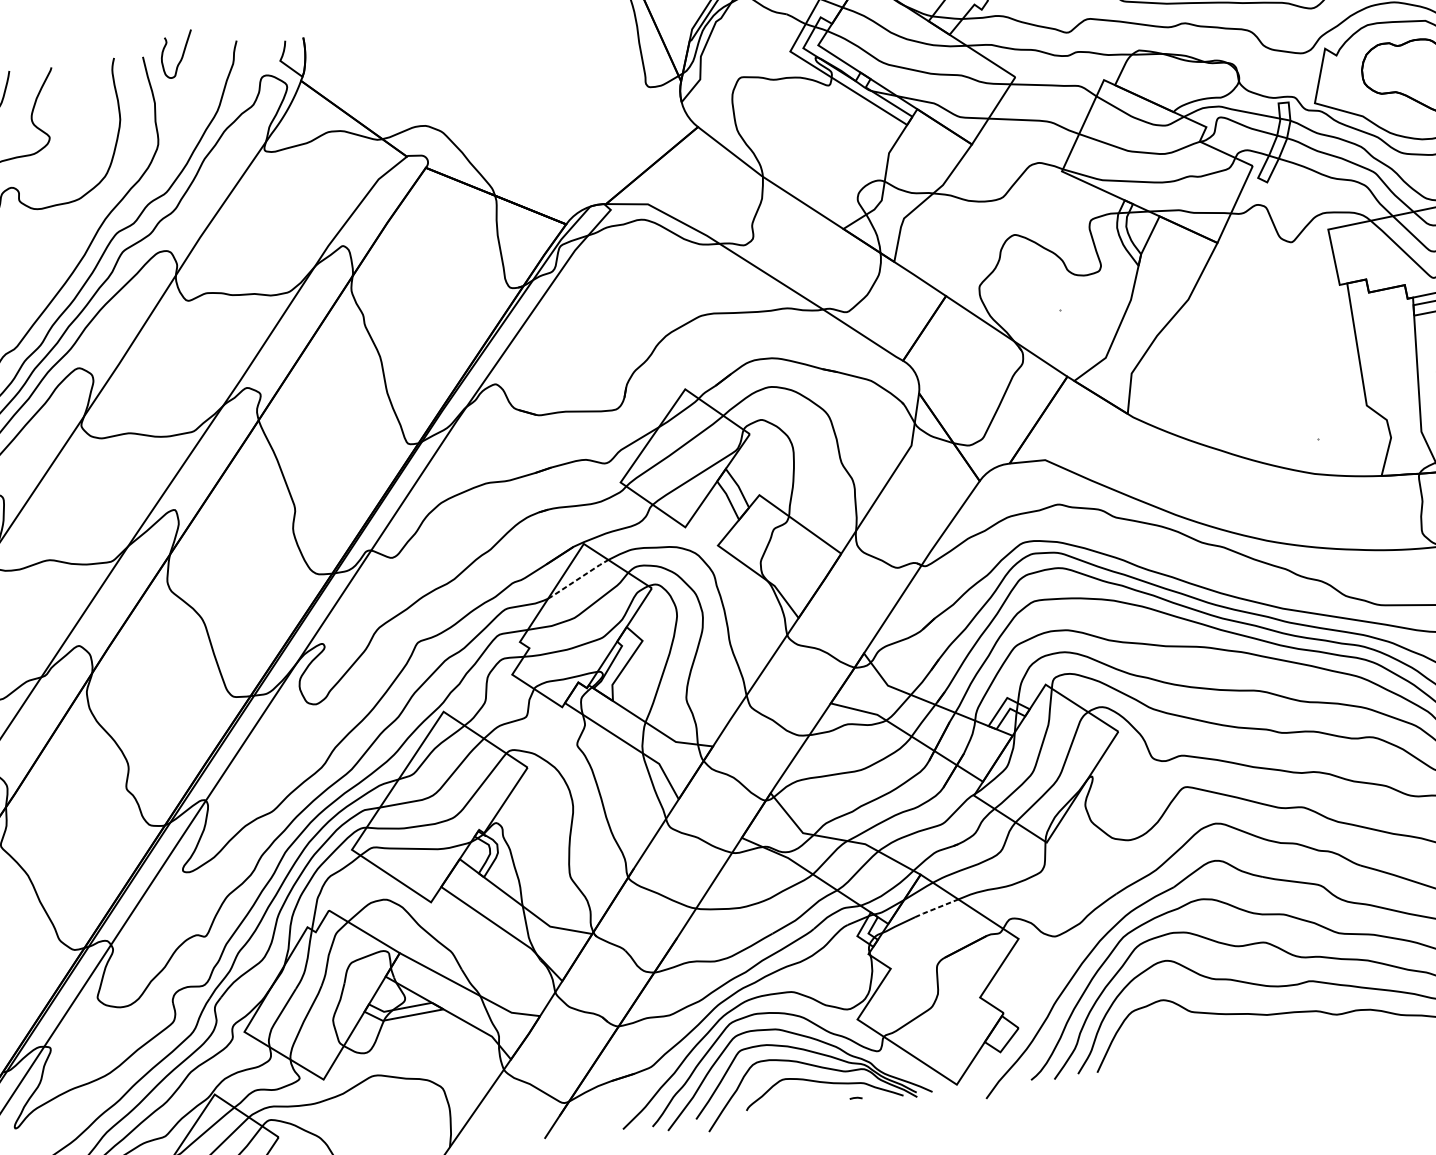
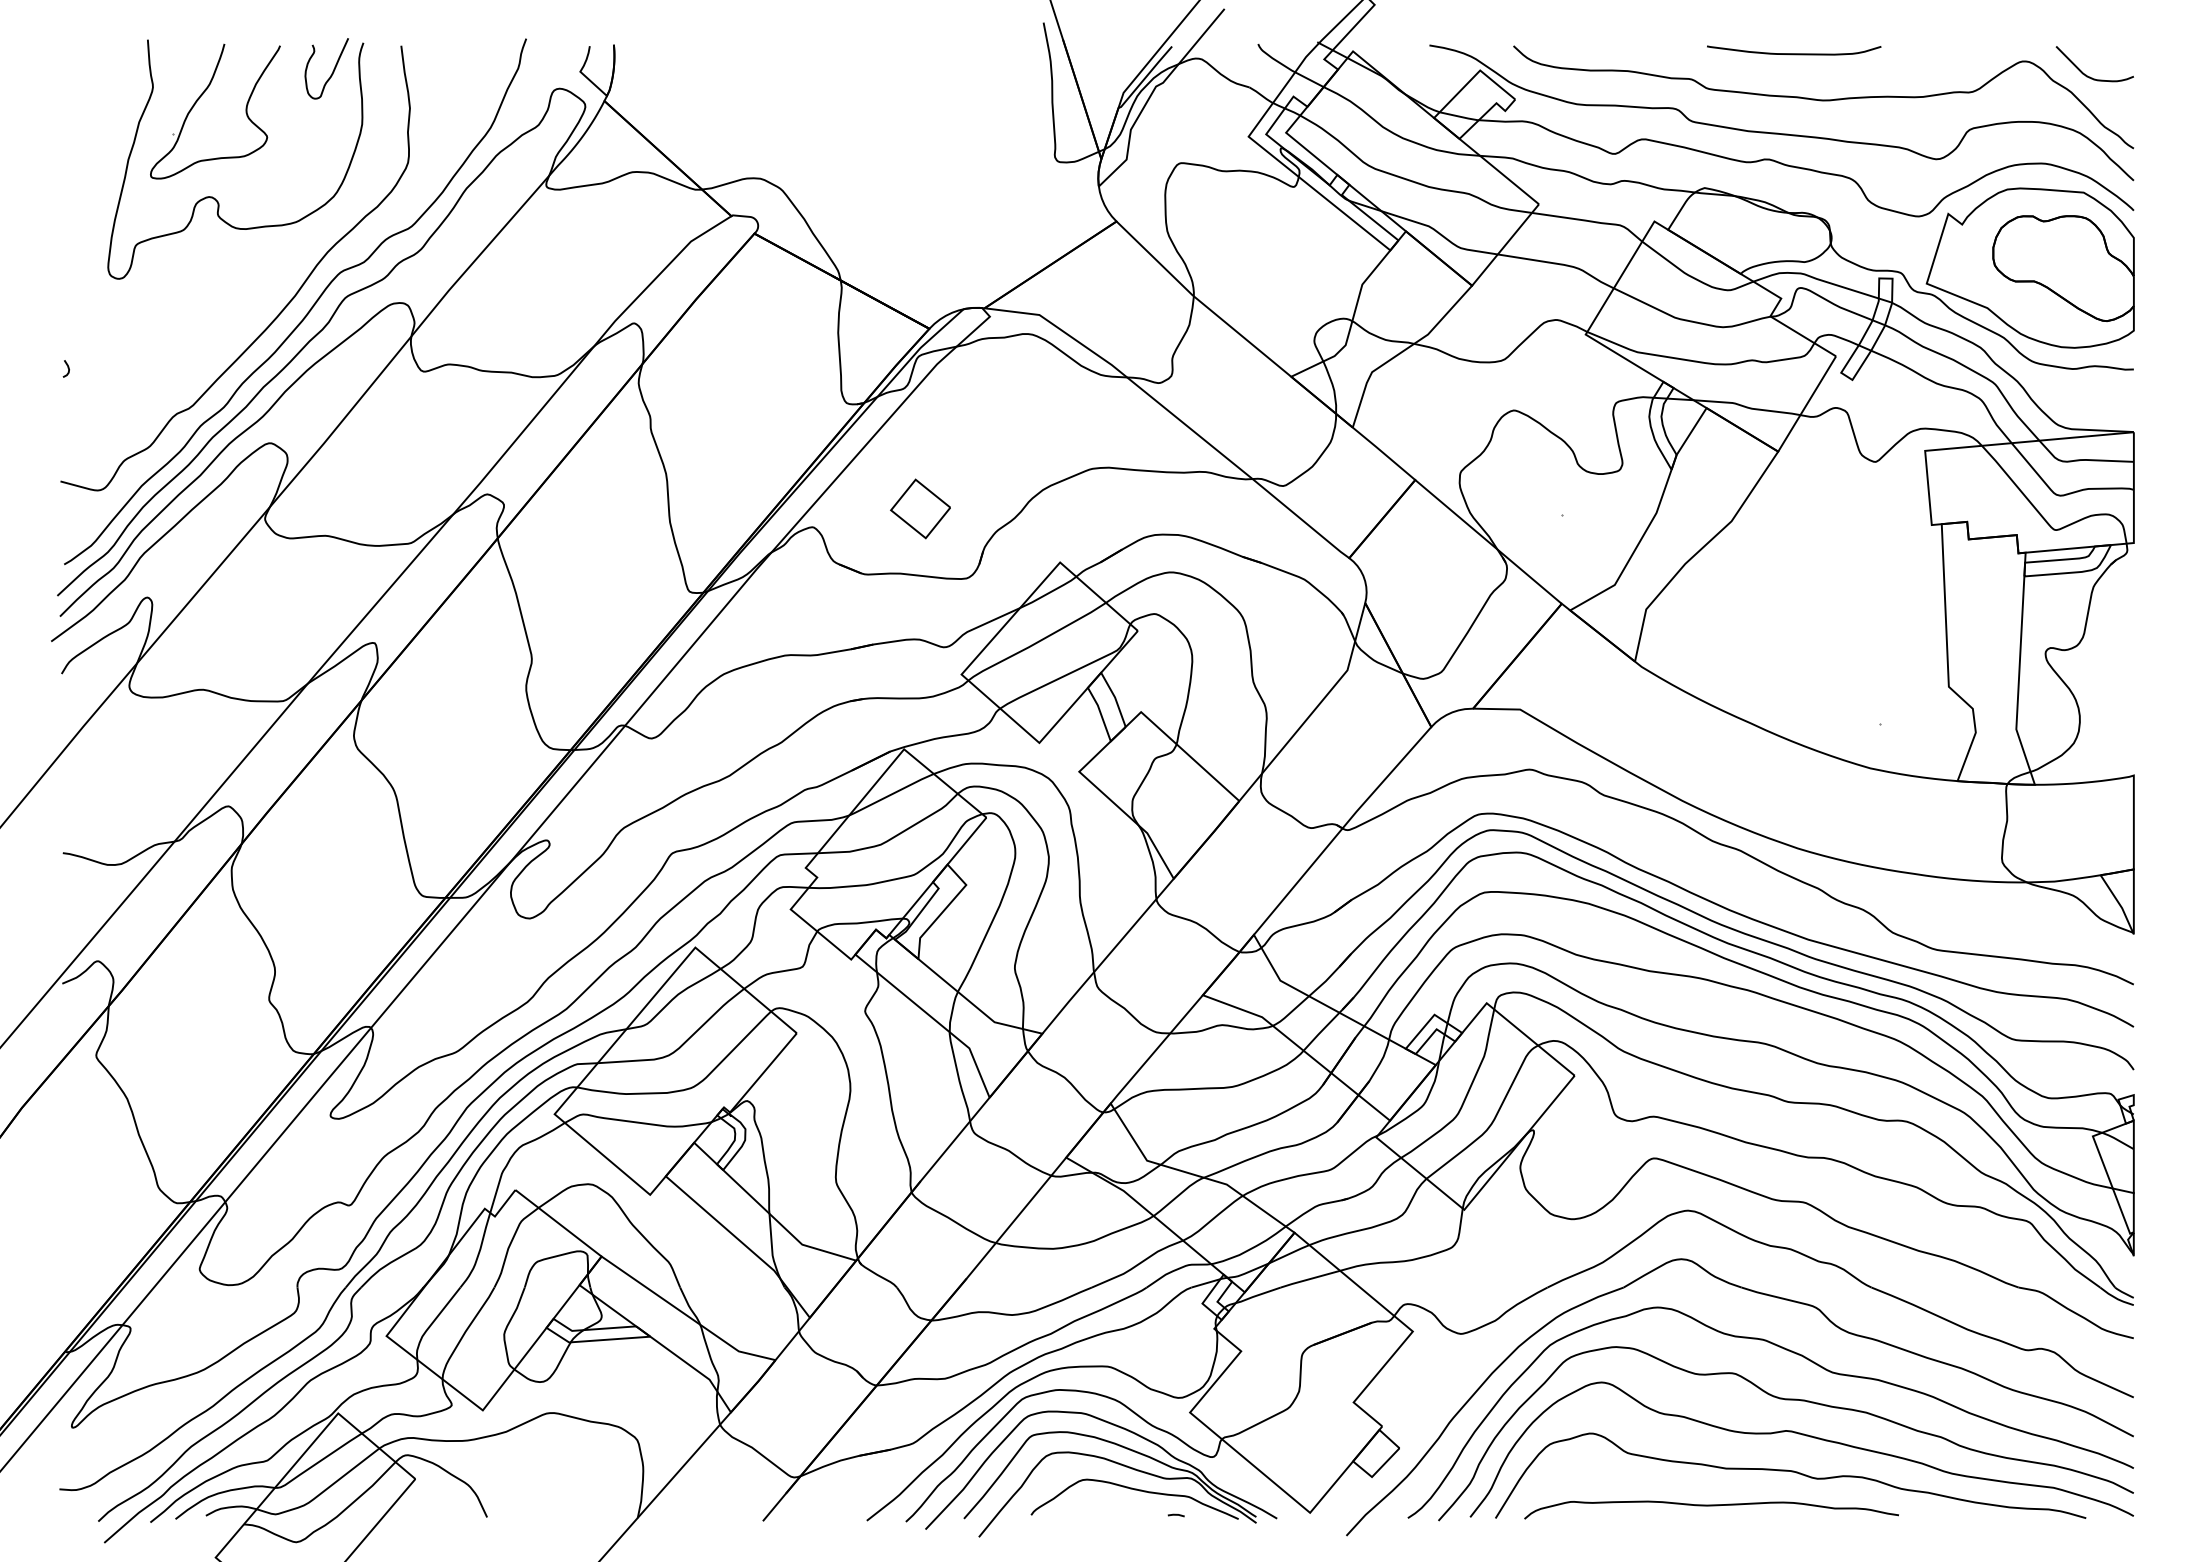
curve: (181, 56) -> (332, 71), moved
part: (575, 360) -> (920, 508), added
line: (578, 579) -> (891, 794), dashed -> solid
line: (936, 908) -> (1310, 1279), dashed -> solid
curve: (1259, 1044) -> (1711, 1506), added

